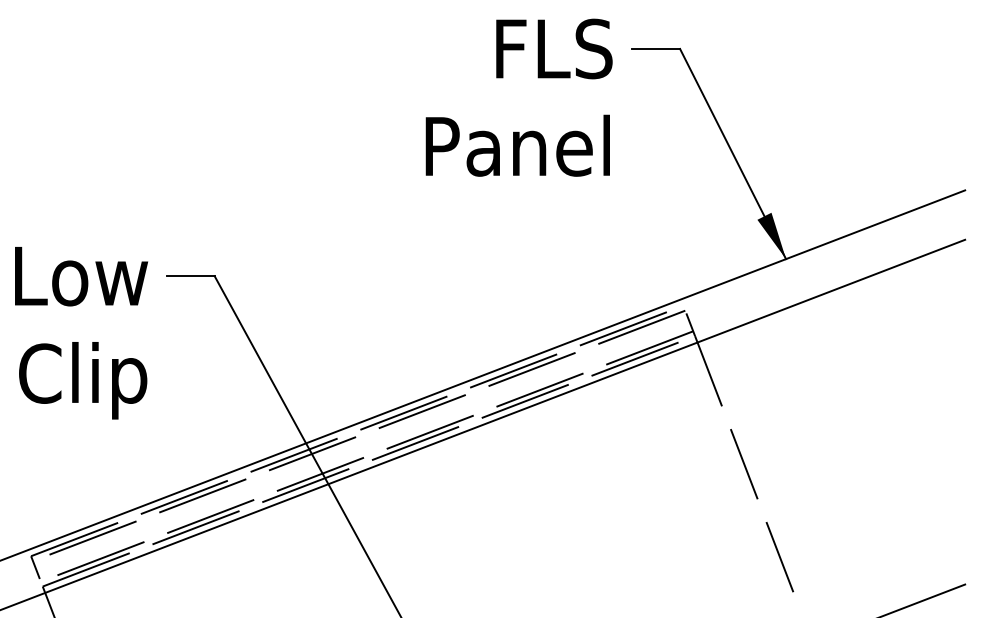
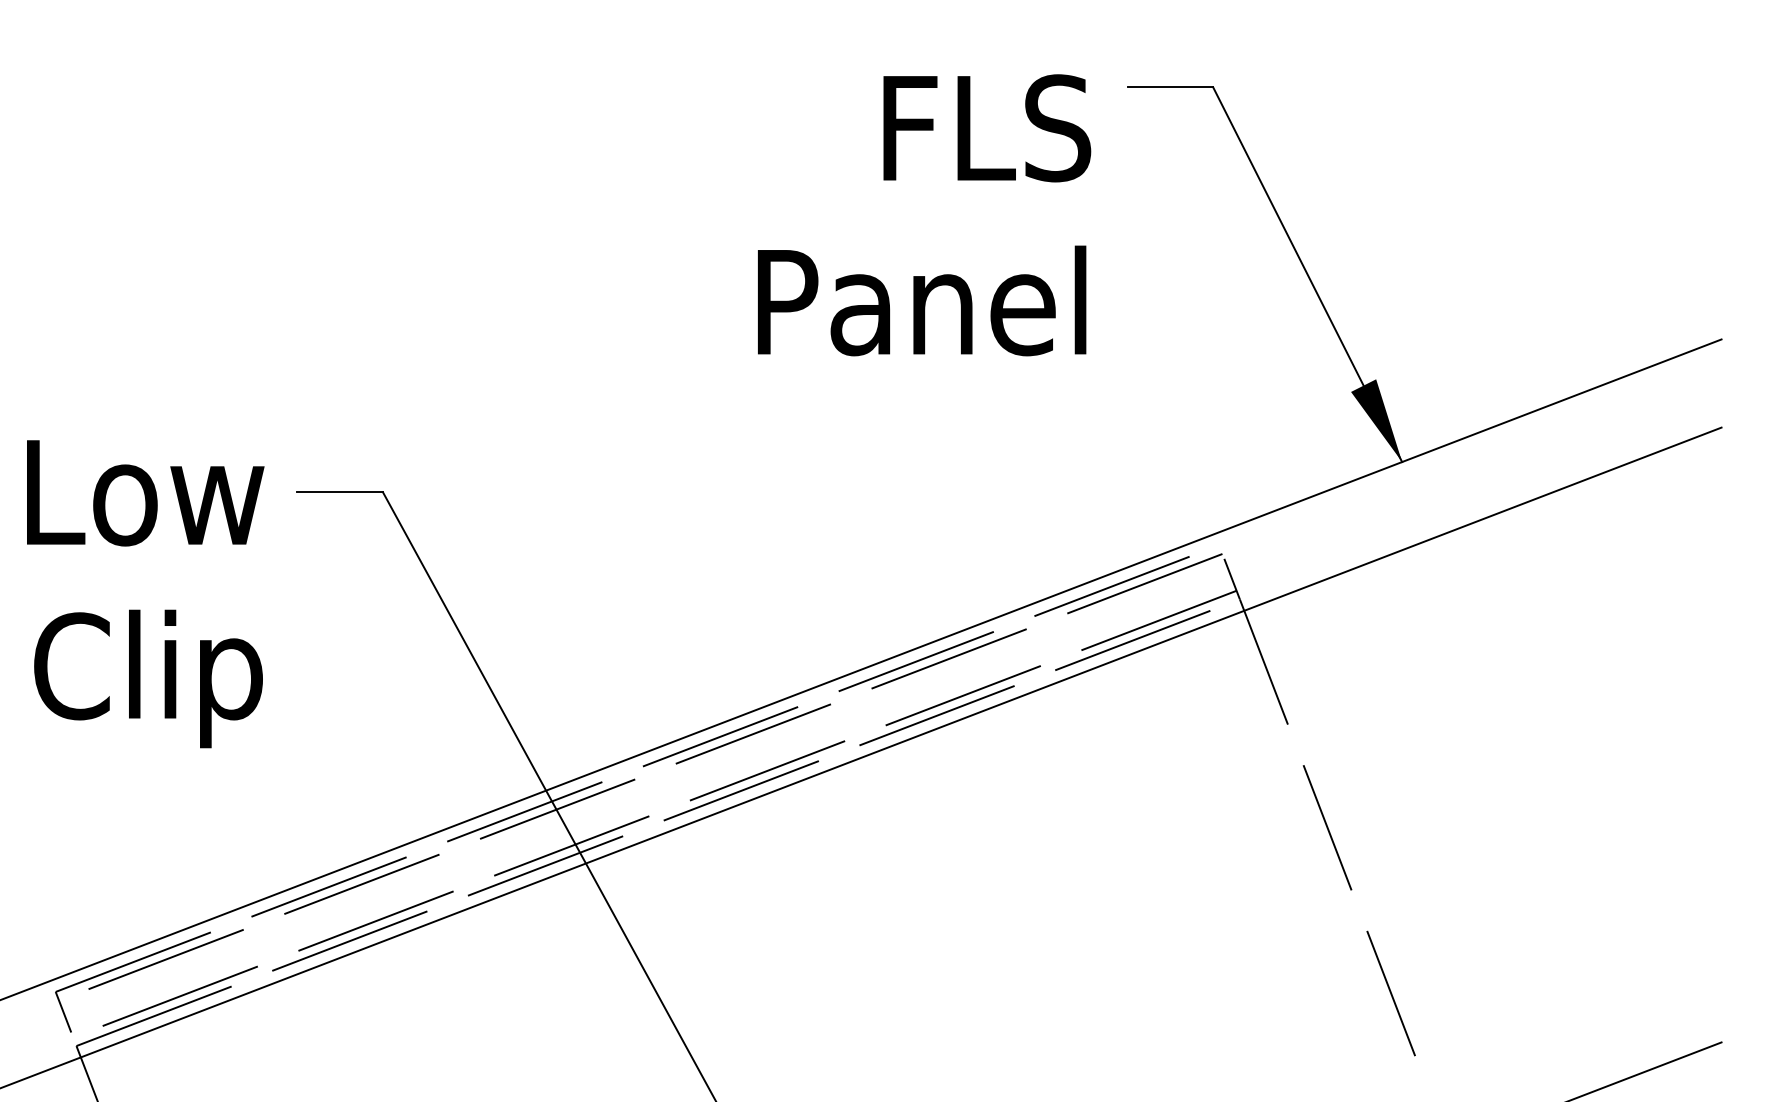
text: (518, 97) -> (923, 214), moved

